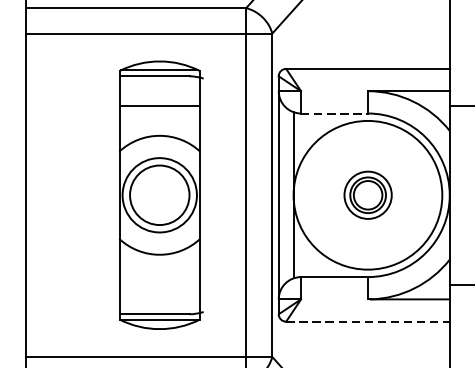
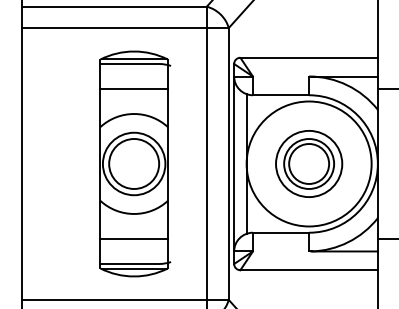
line: (335, 113) -> (281, 95), dashed -> solid
part: (368, 194) -> (309, 163), size x1.67
line: (158, 283) -> (133, 238), added
line: (368, 322) -> (309, 270), dashed -> solid

